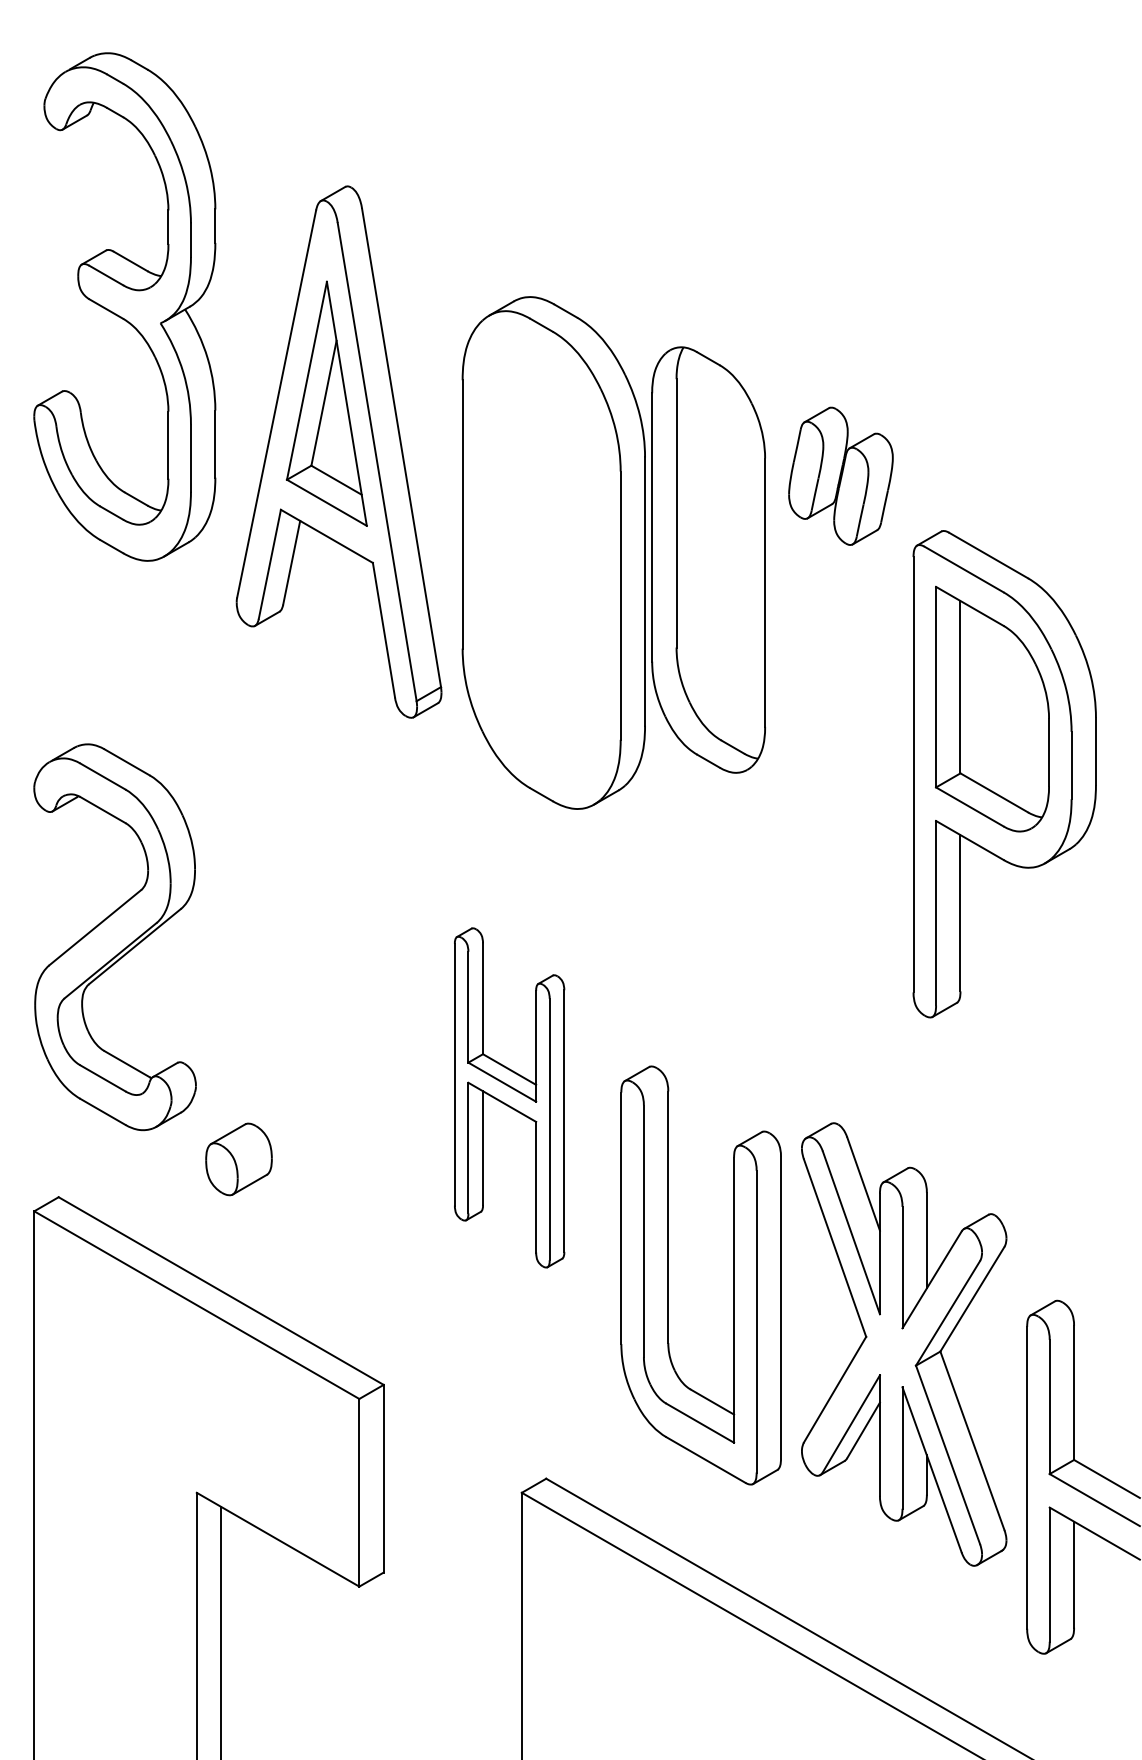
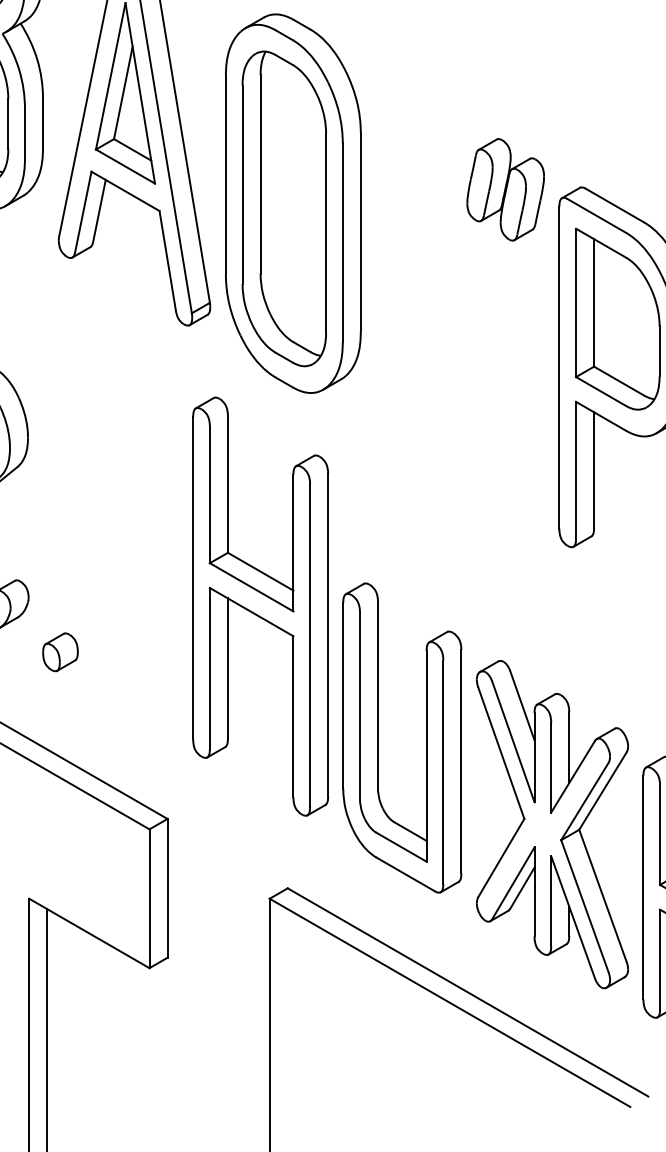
part: (840, 475) -> (505, 189), moved
part: (708, 559) -> (284, 208), moved
part: (509, 1097) -> (260, 606), size x1.67
part: (238, 1159) -> (60, 652), size x0.71
part: (904, 1344) -> (552, 824), moved

